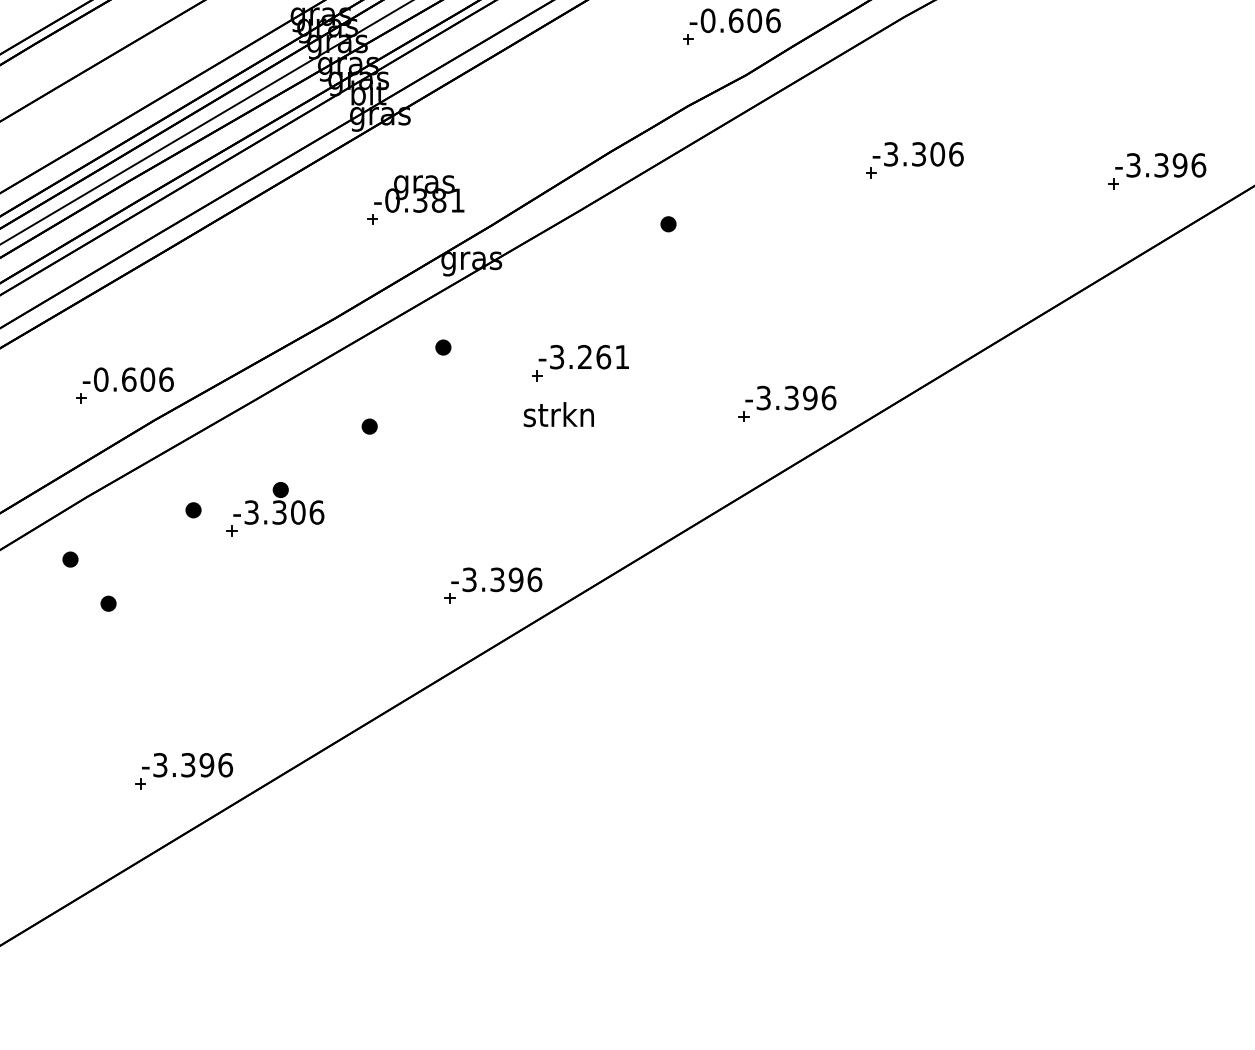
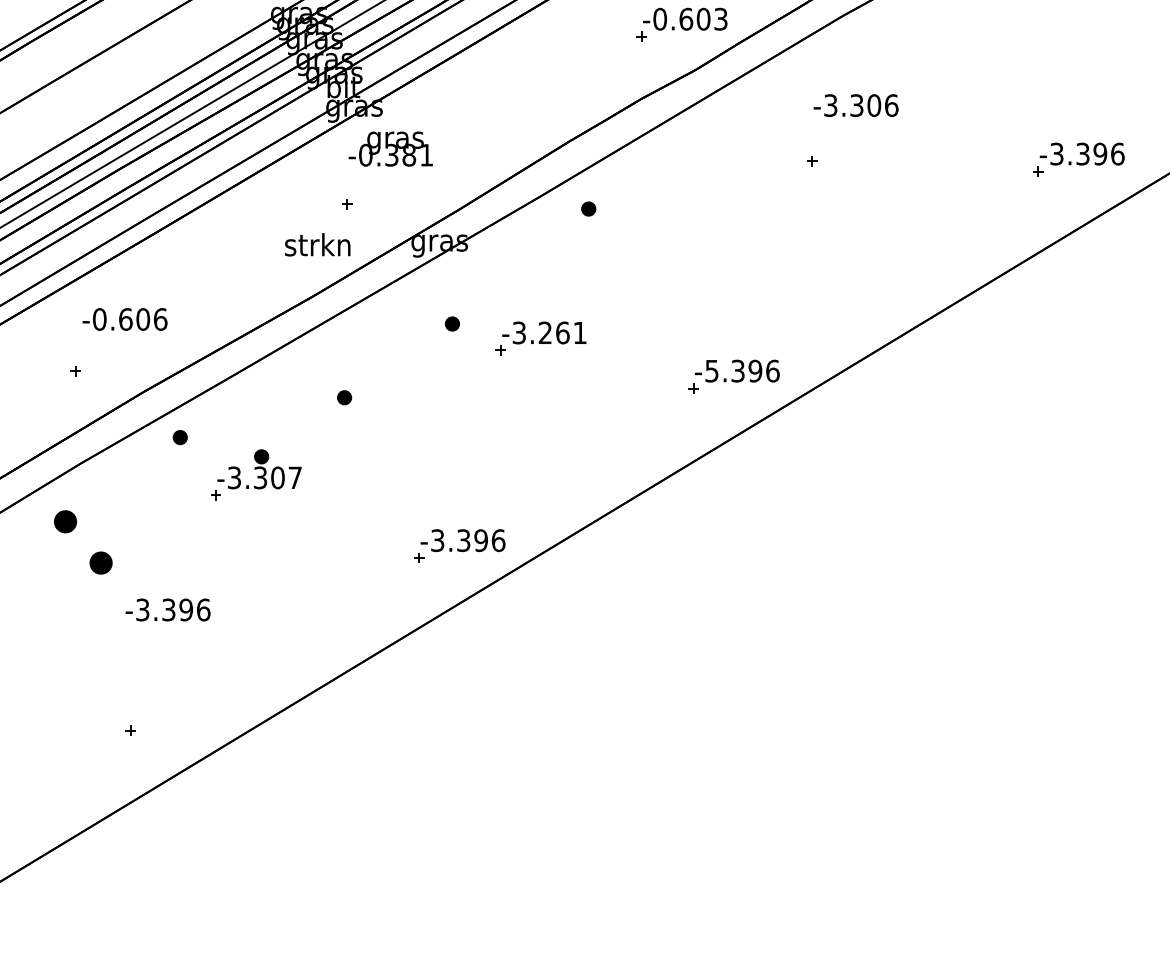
text: (773, 20) -> (721, 19), -0.606 -> -0.603
text: (917, 154) -> (855, 105), moved
text: (419, 193) -> (391, 148), moved
part: (668, 224) -> (588, 209), moved
part: (443, 347) -> (452, 323), moved
text: (127, 379) -> (124, 319), moved
text: (763, 397) -> (711, 370), -3.396 -> -5.396
text: (558, 414) -> (317, 244), moved
part: (193, 510) -> (180, 437), moved
text: (316, 512) -> (294, 477), -3.306 -> -3.307
part: (70, 559) -> (65, 521), size x1.6
part: (108, 603) -> (100, 562), size x1.6
text: (187, 765) -> (168, 610), moved

